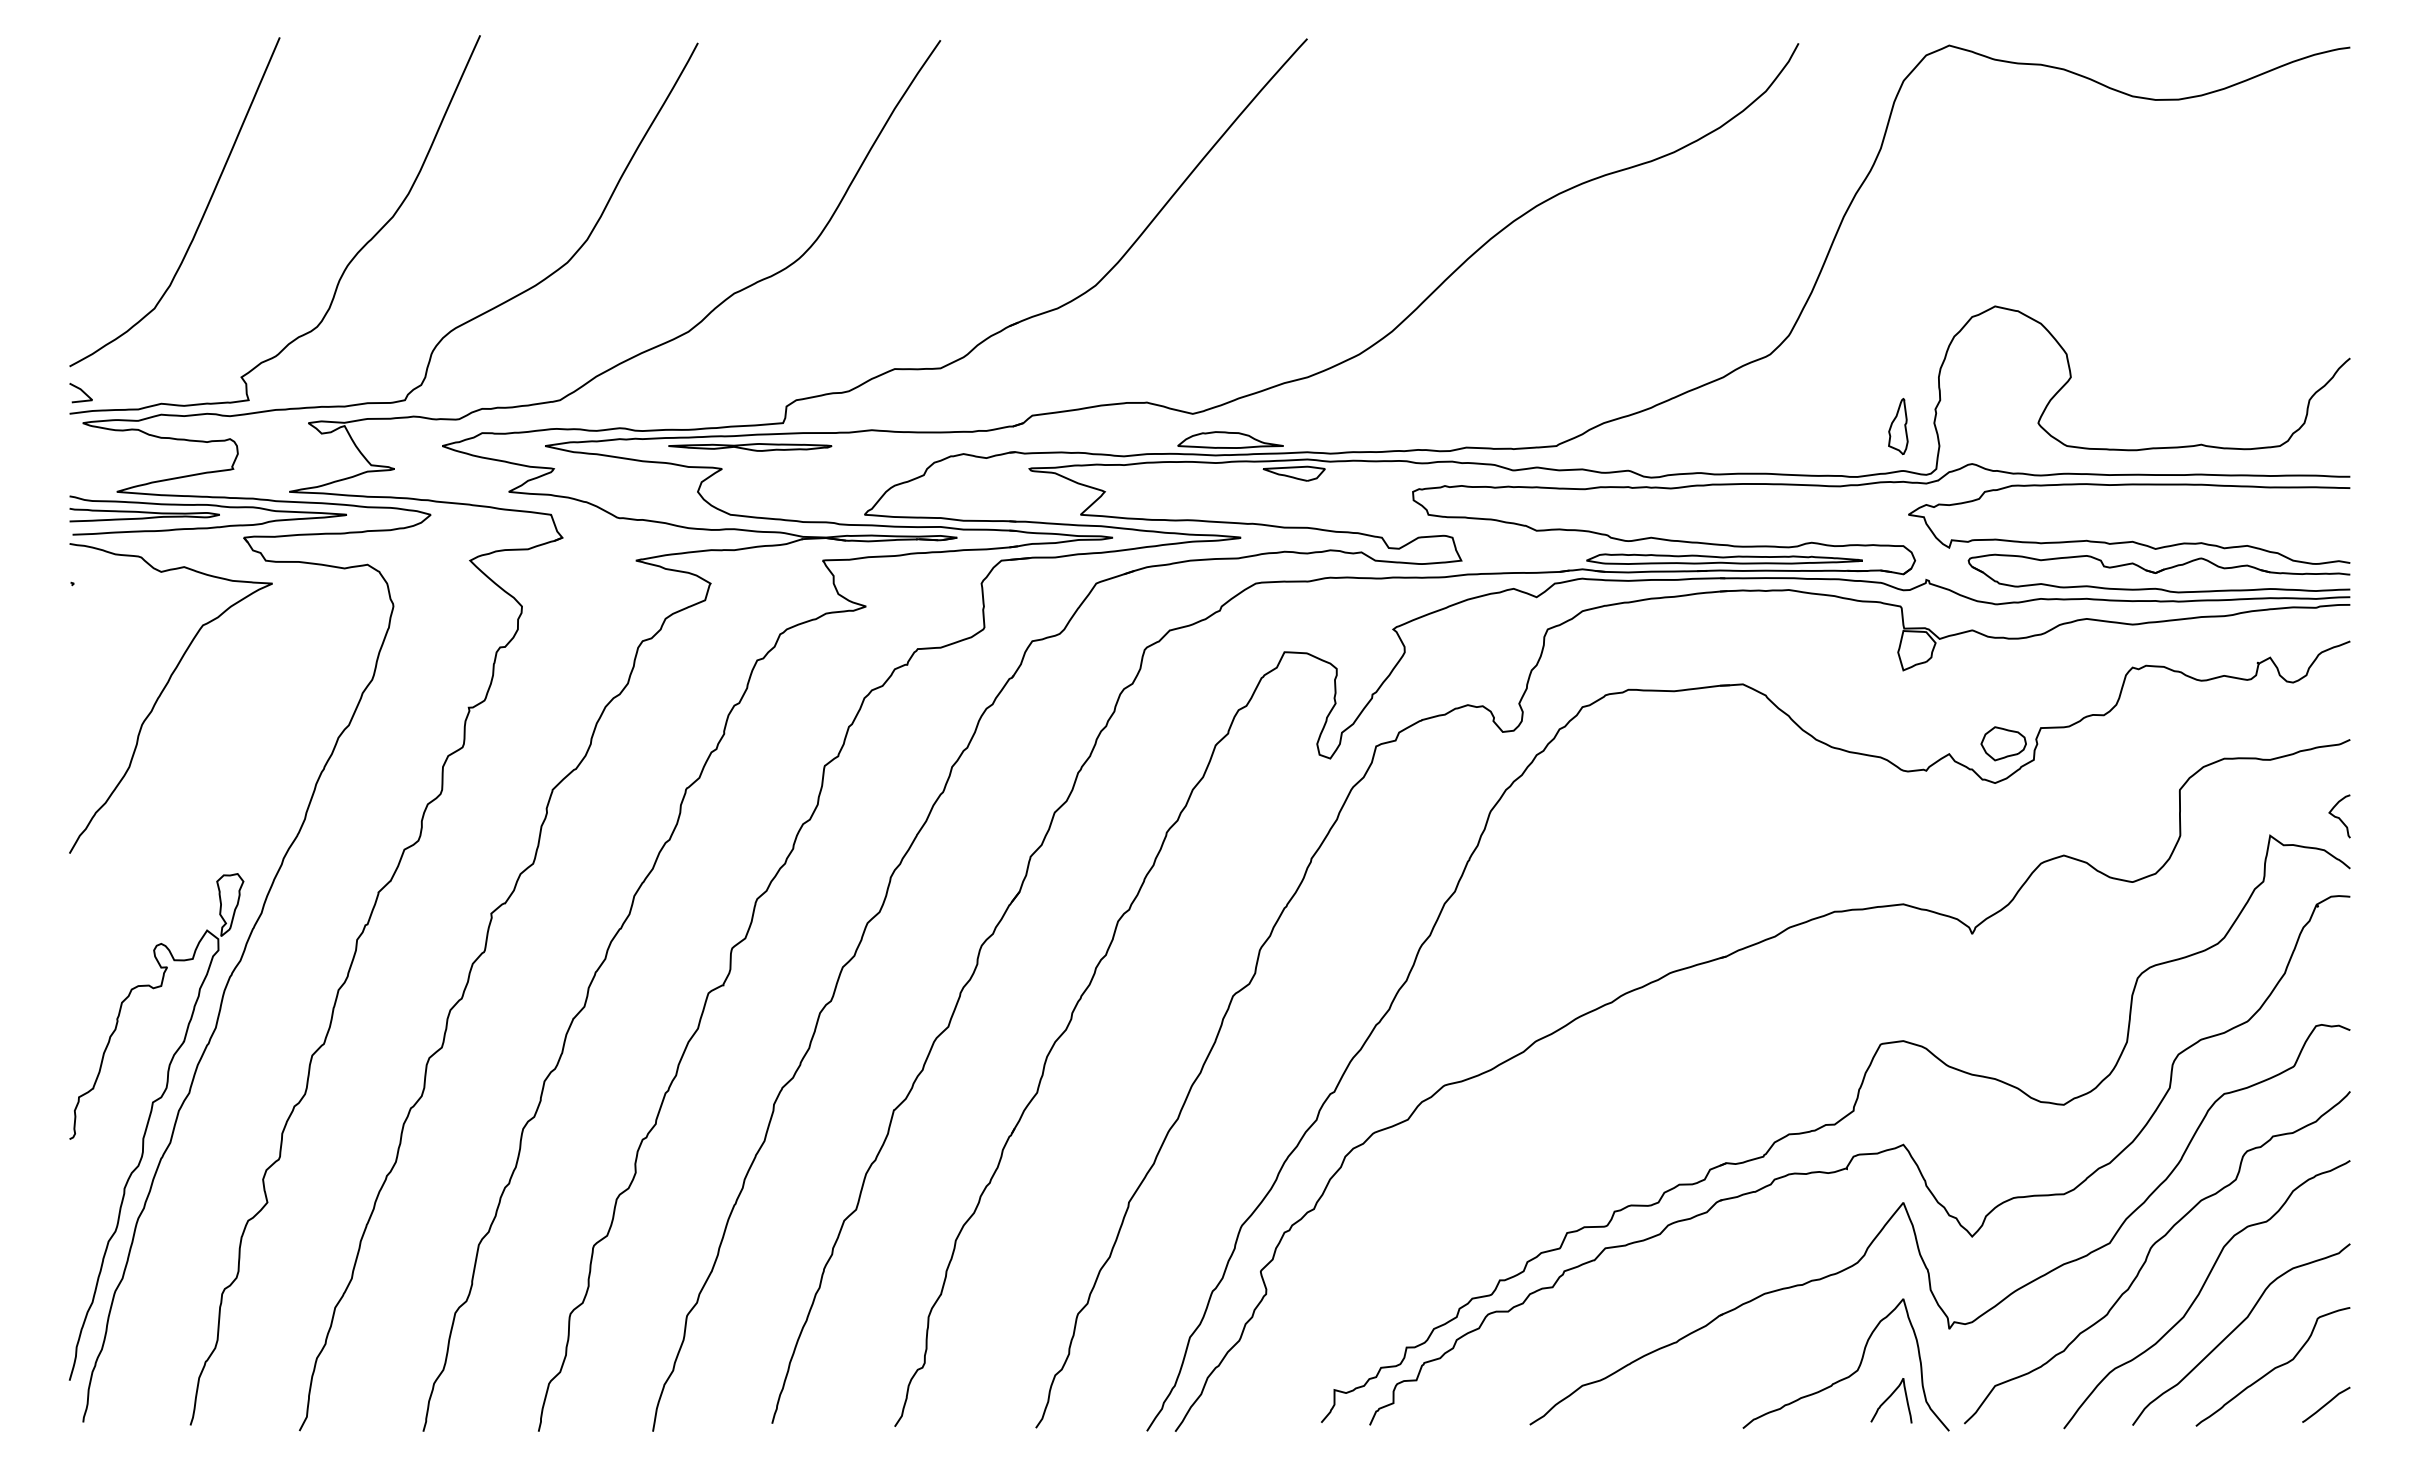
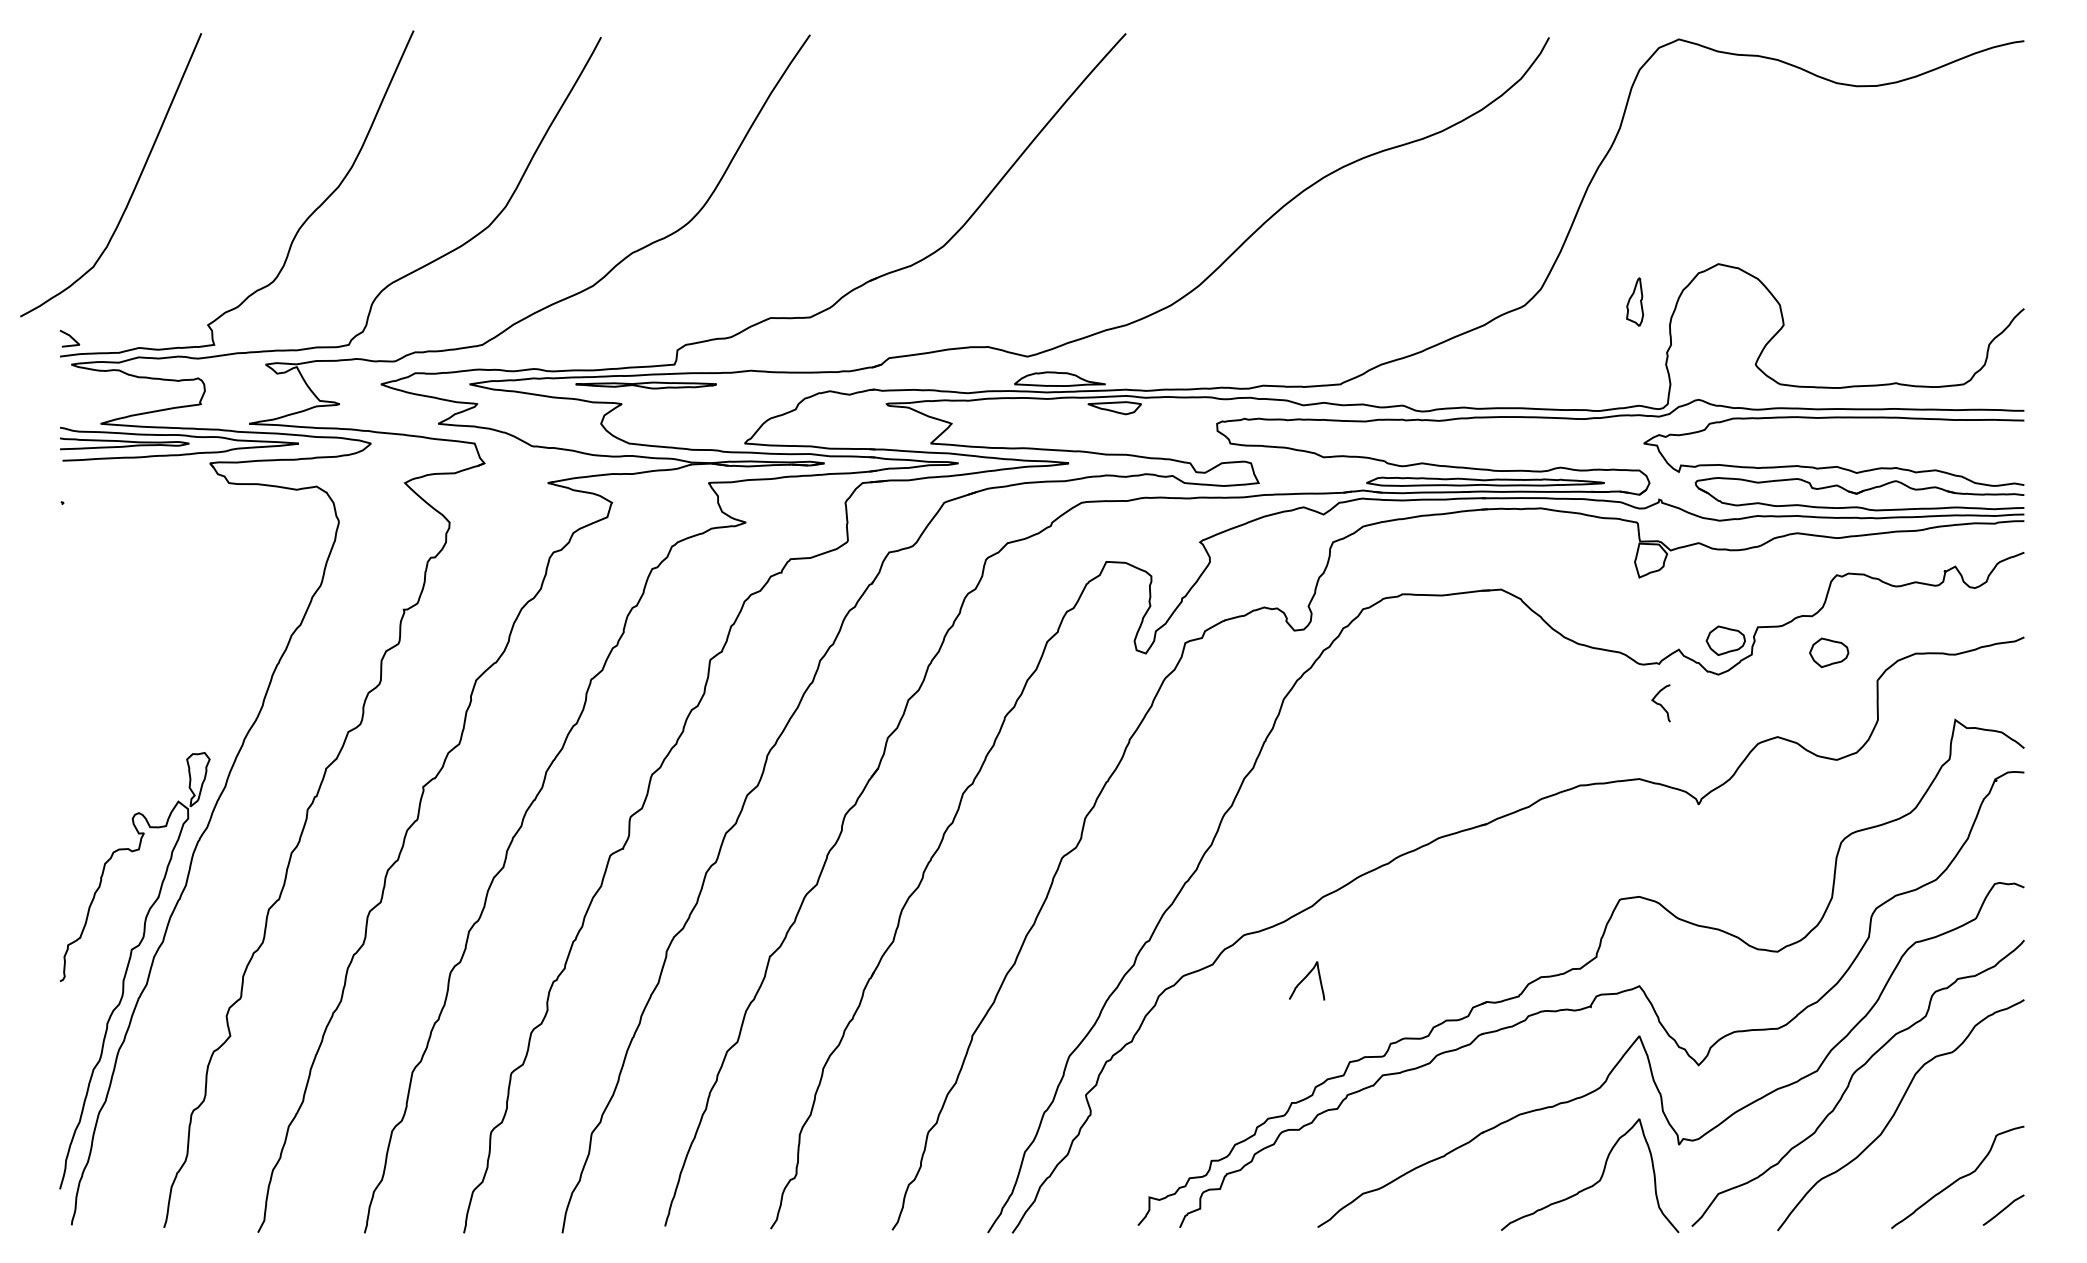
curve: (203, 212) -> (135, 184), moved
part: (1898, 426) -> (1635, 302), moved
curve: (162, 693) -> (139, 597), removed
part: (2123, 757) -> (1829, 652), added
curve: (2339, 817) -> (1661, 704), moved
curve: (2236, 1329) -> (1926, 1145), removed
curve: (1889, 1398) -> (1305, 979), moved

